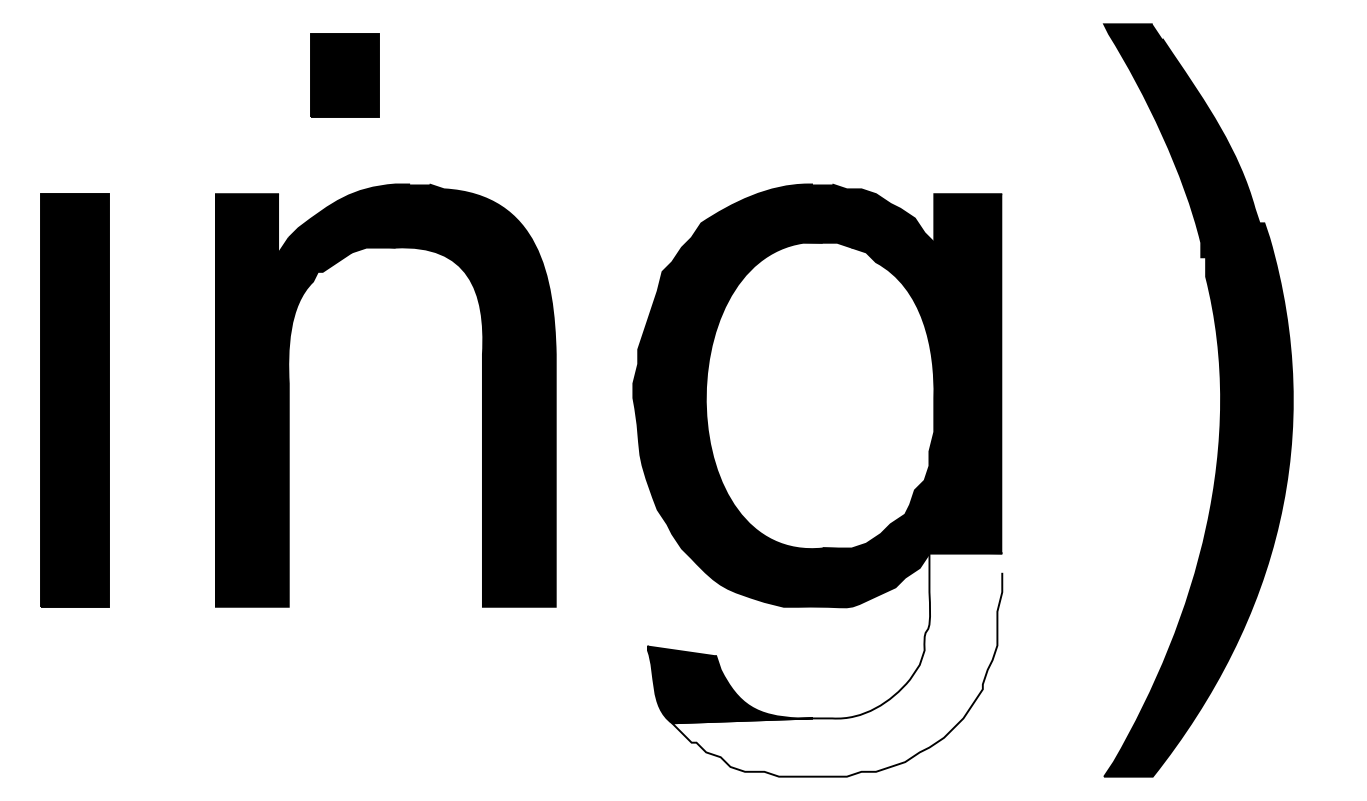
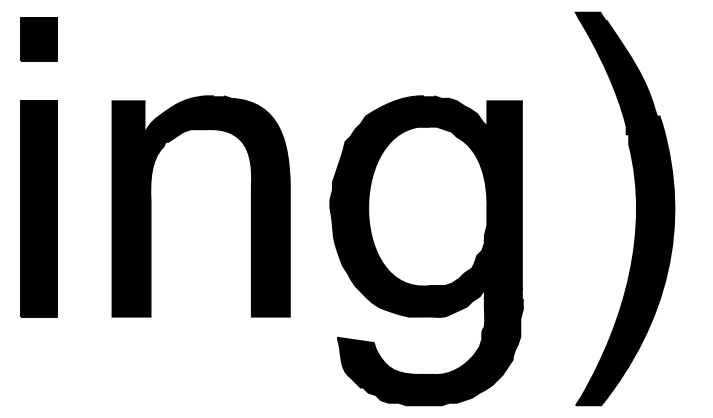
part: (344, 75) -> (38, 39), moved
fill: (836, 664) -> (436, 346), added

